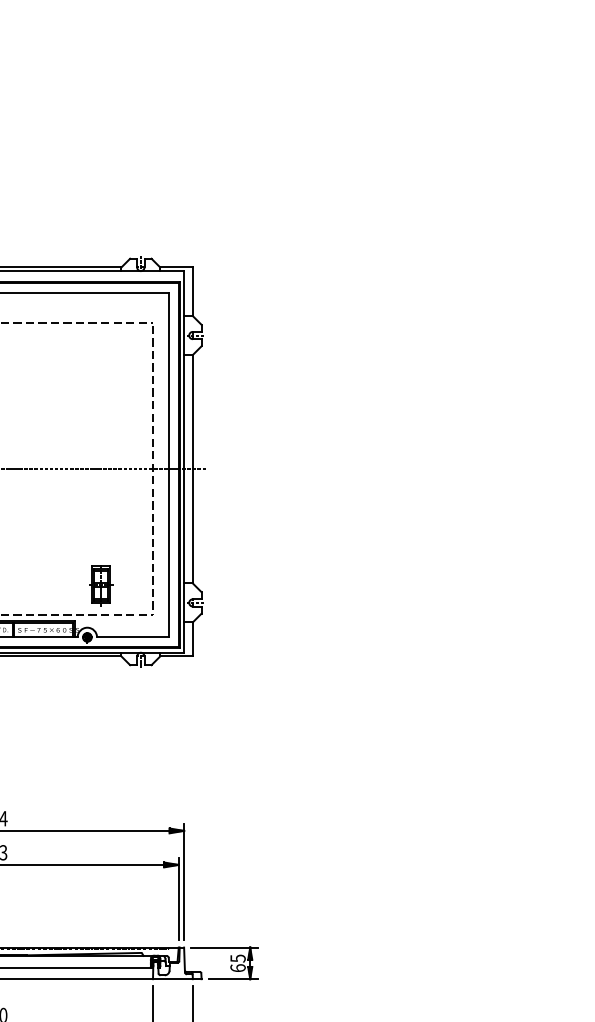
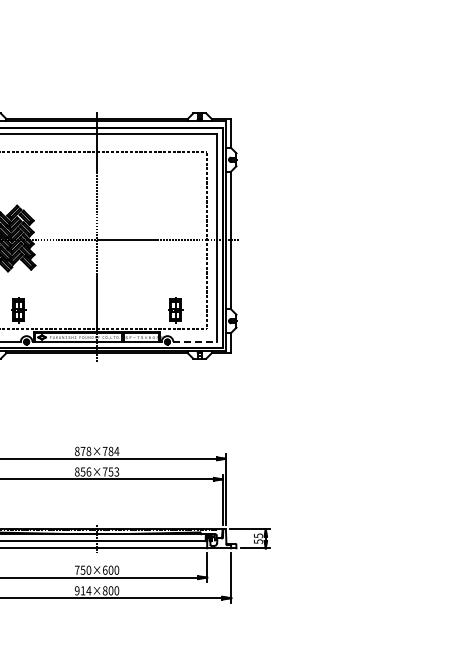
line: (133, 638) -> (195, 342), solid -> dashed
text: (238, 967) -> (258, 541), 65 -> 55

